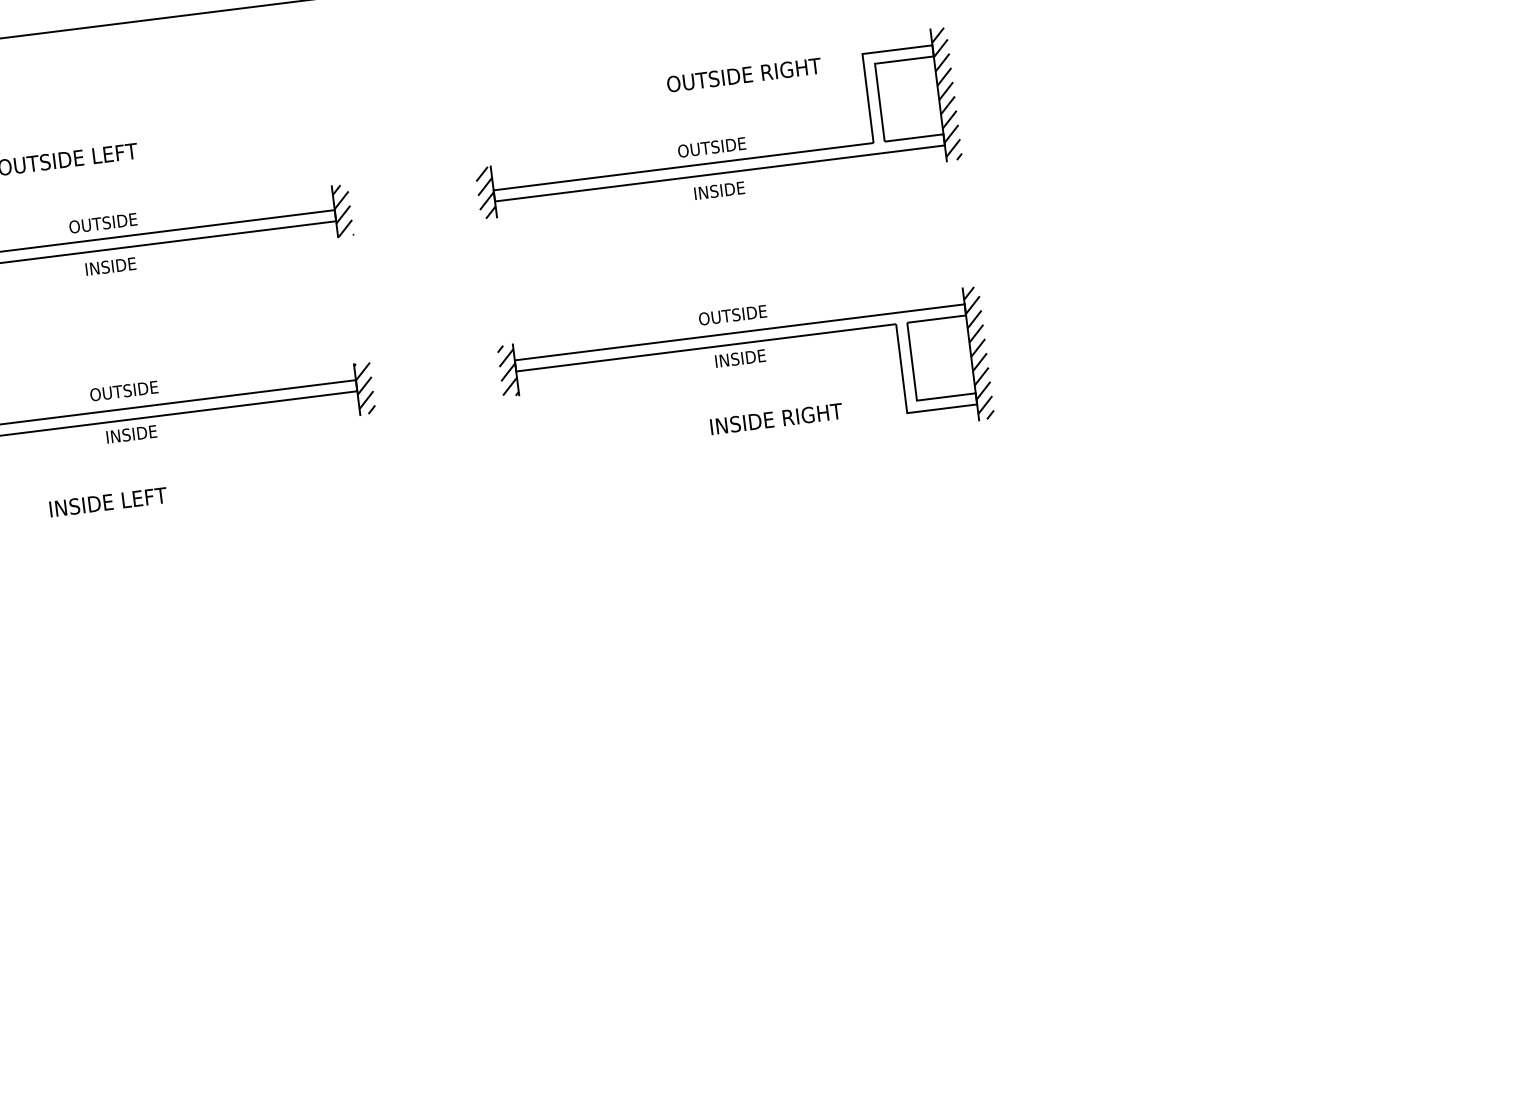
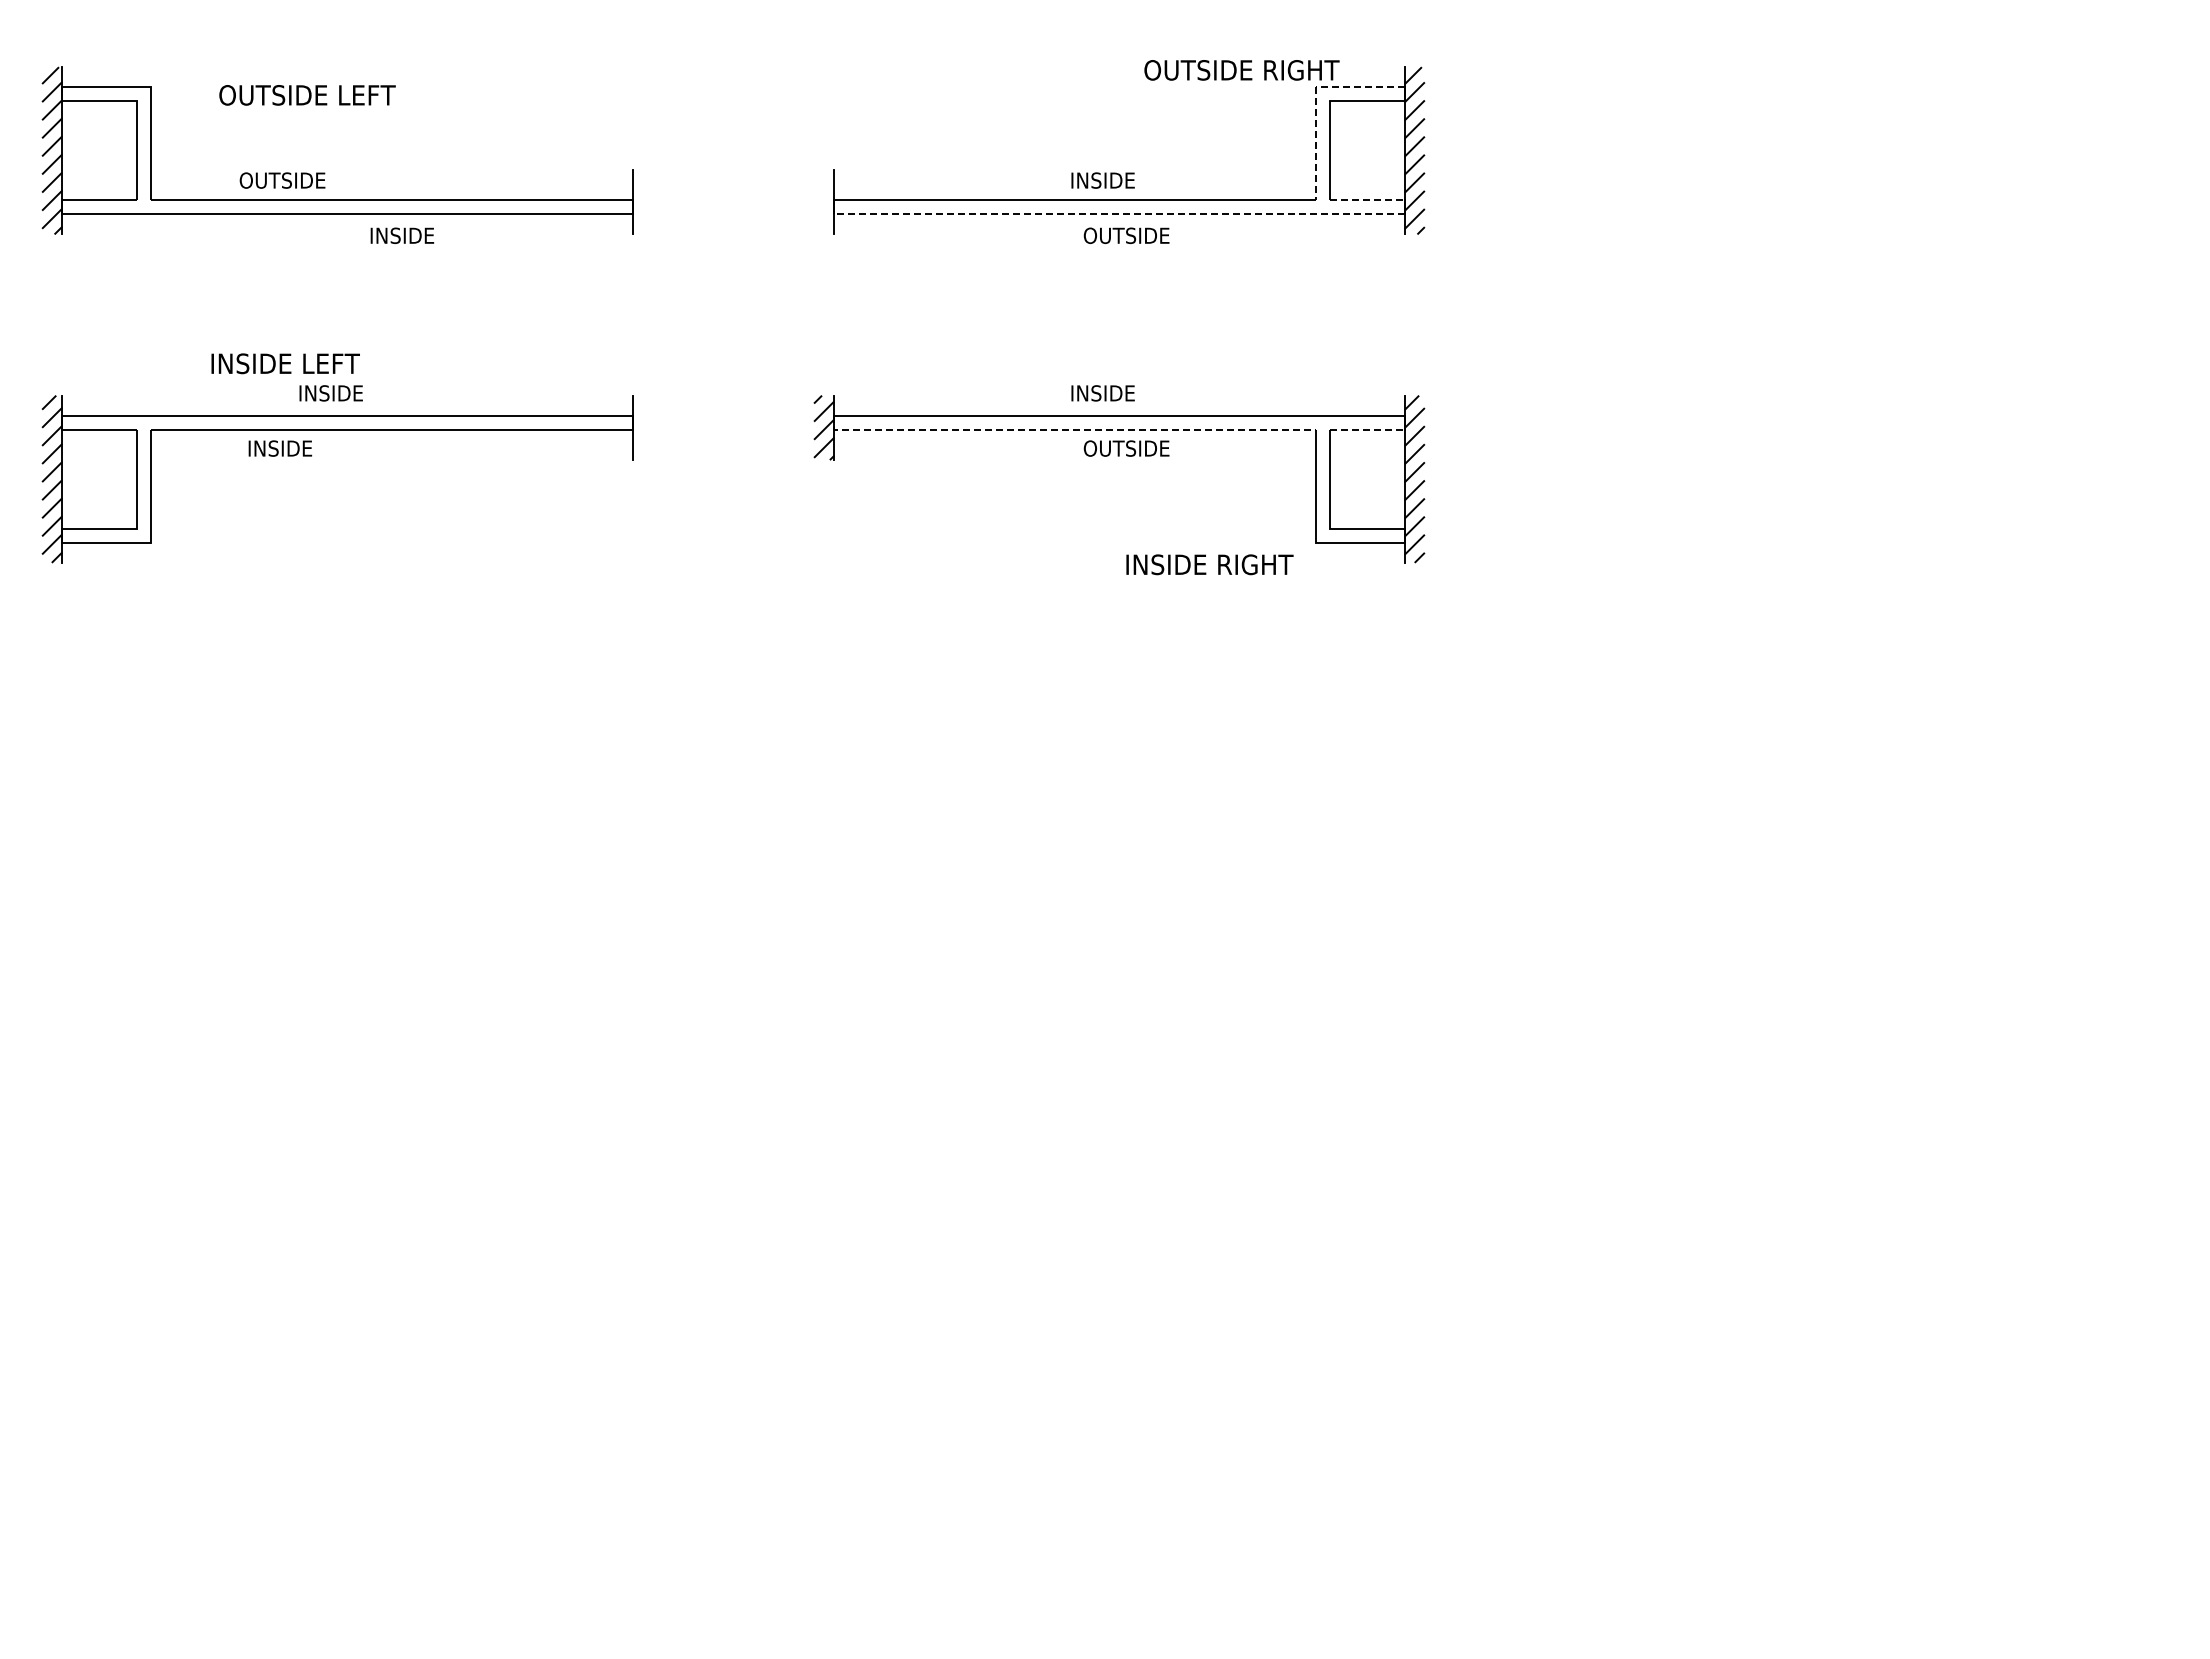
line: (863, 63) -> (1315, 99), solid -> dashed
text: (743, 75) -> (1241, 70), moved
line: (914, 138) -> (1367, 200), solid -> dashed
text: (711, 147) -> (1113, 180), OUTSIDE -> INSIDE
line: (719, 173) -> (1118, 214), solid -> dashed
text: (727, 189) -> (1126, 235), INSIDE -> OUTSIDE
hatch: (486, 192) -> (824, 201), removed
hatch: (342, 210) -> (642, 201), removed
text: (103, 223) -> (282, 180), moved
text: (110, 266) -> (402, 235), moved
text: (732, 315) -> (1113, 393), OUTSIDE -> INSIDE
line: (936, 318) -> (1367, 429), solid -> dashed
line: (700, 348) -> (1067, 429), solid -> dashed
text: (748, 357) -> (1126, 448), INSIDE -> OUTSIDE
hatch: (364, 388) -> (642, 427), removed
text: (124, 391) -> (341, 393), OUTSIDE -> INSIDE
text: (776, 418) -> (1209, 564), moved
text: (131, 434) -> (280, 448), moved
text: (108, 502) -> (285, 363), moved

